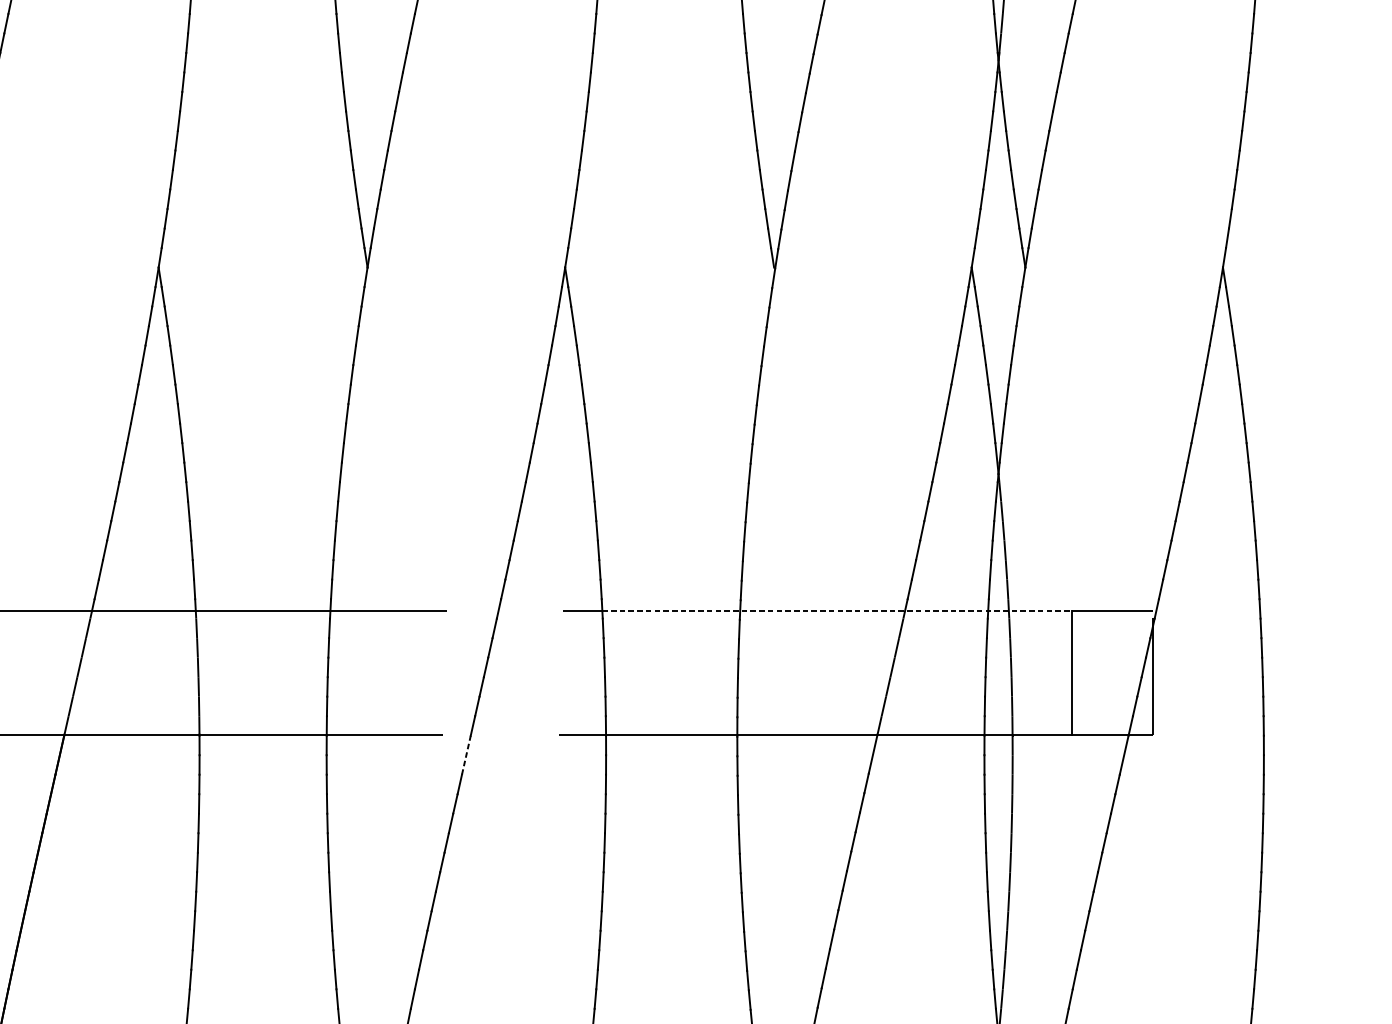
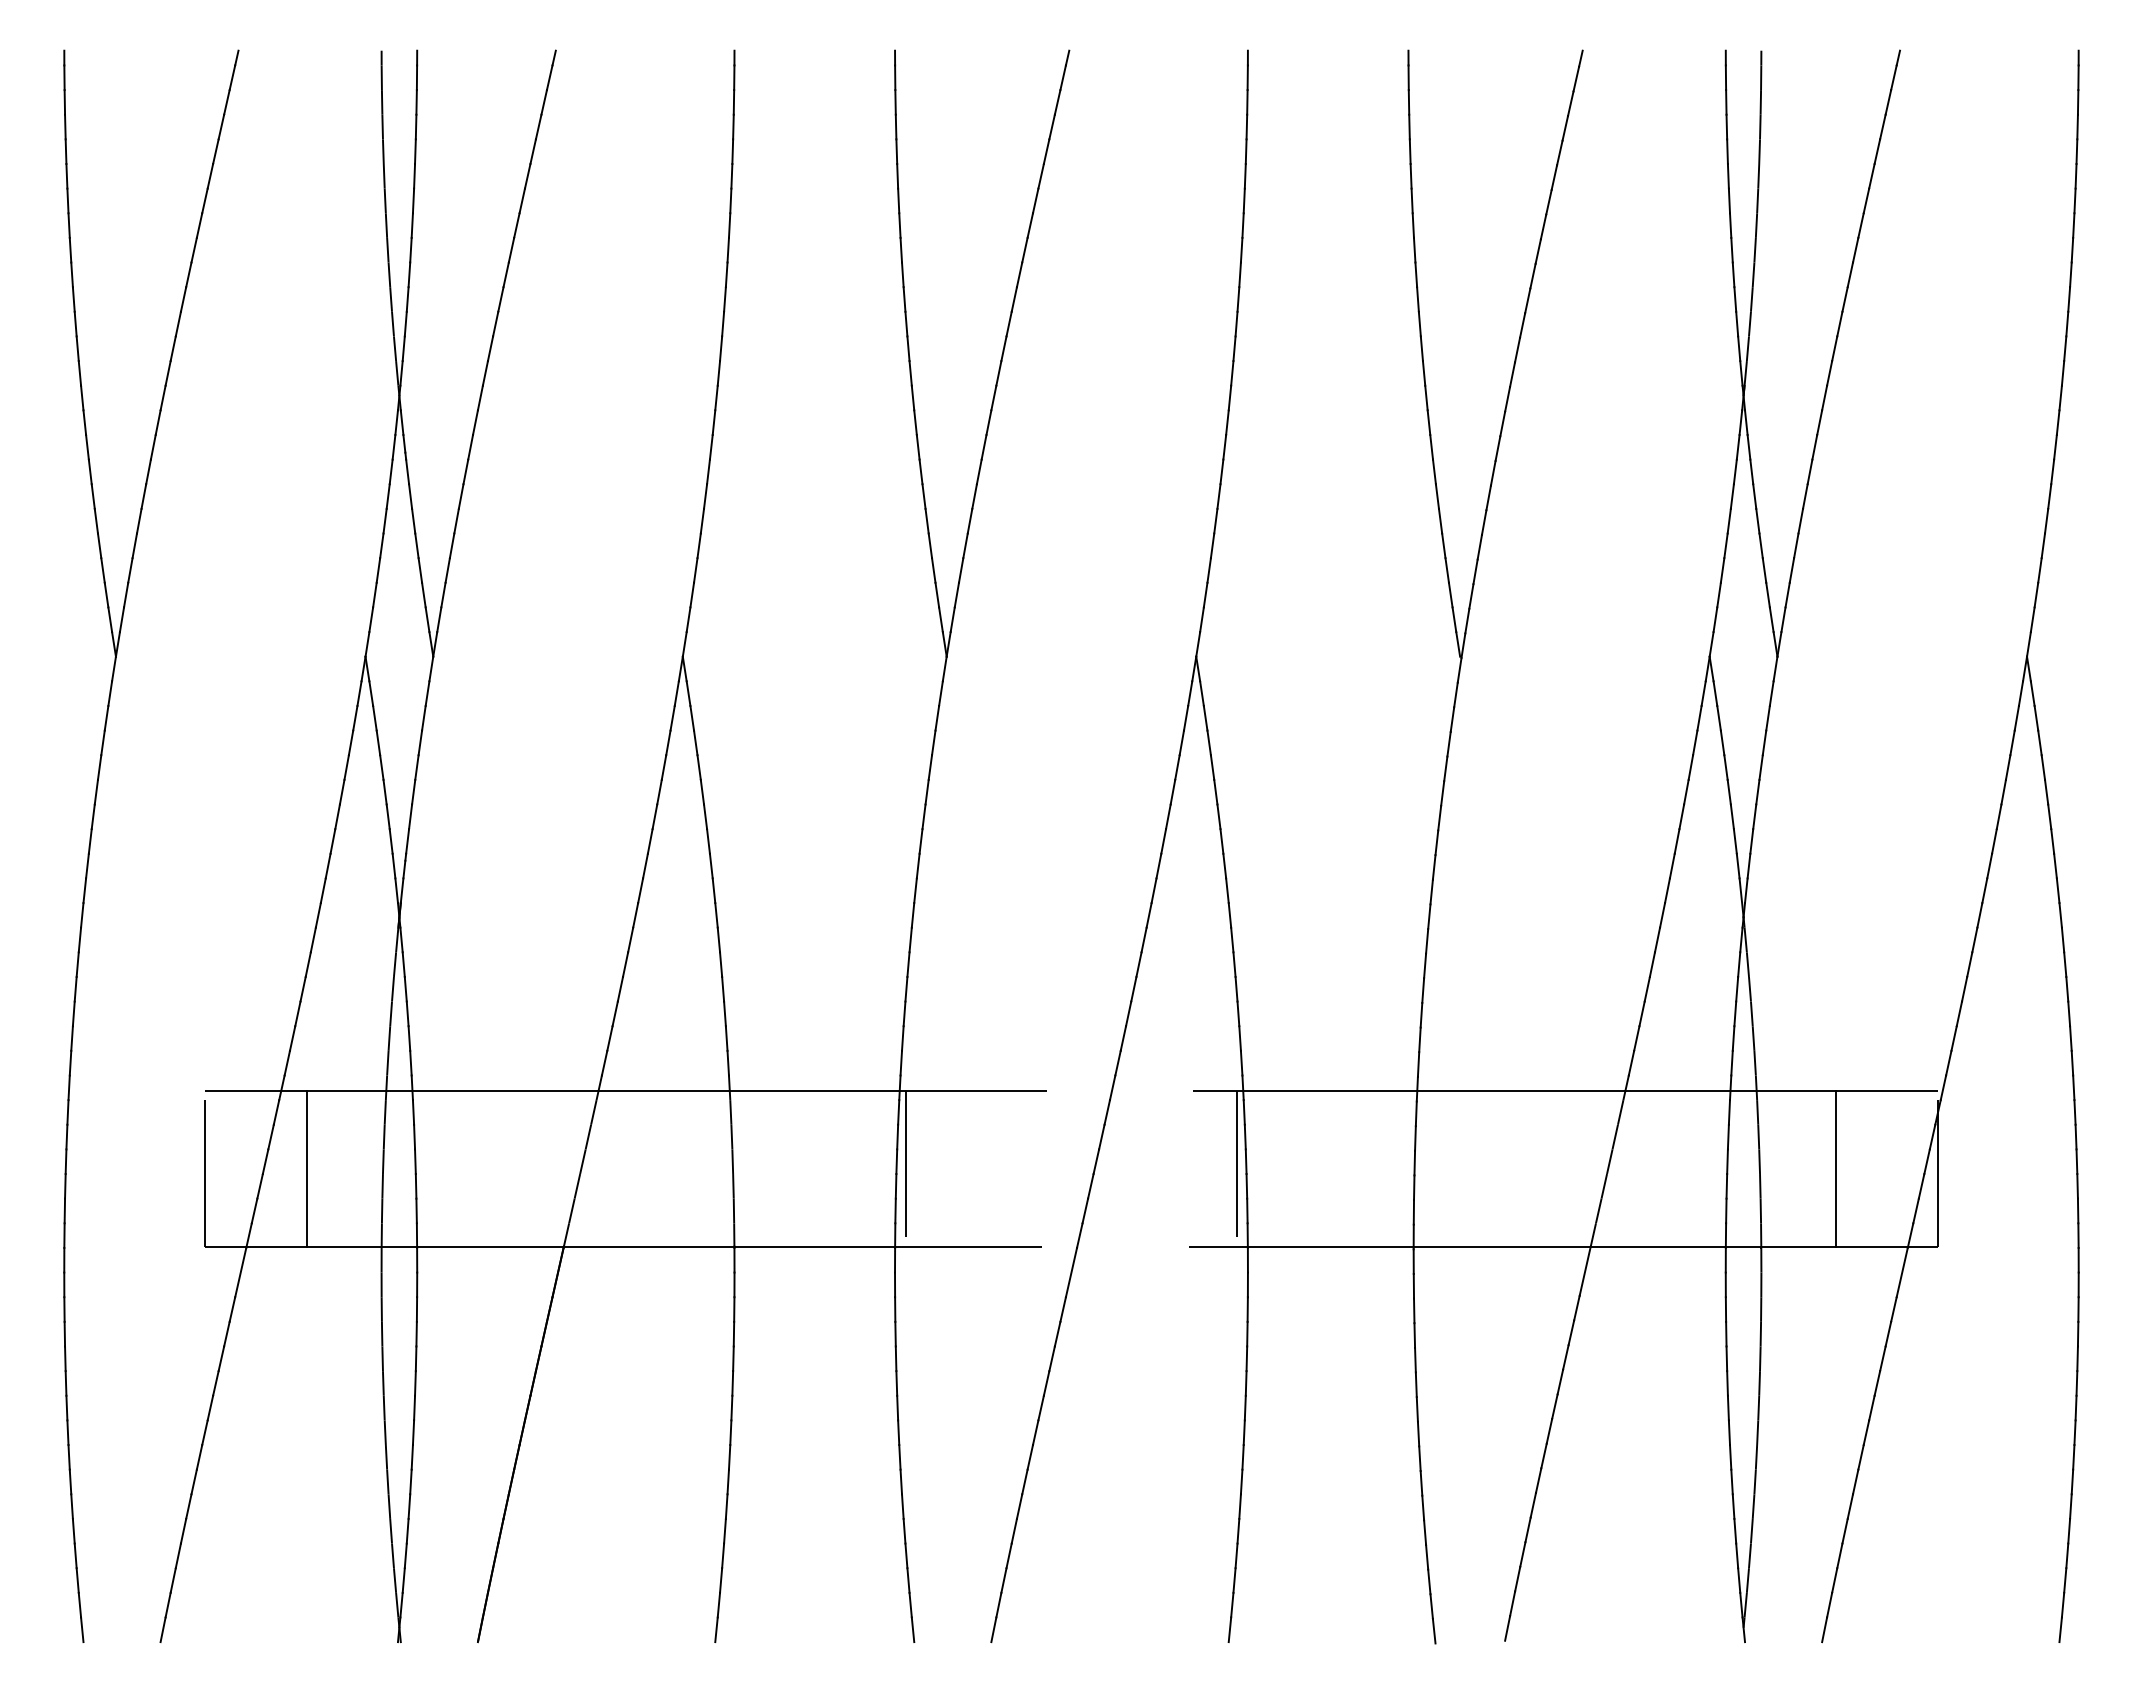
line: (837, 611) -> (1540, 1090), dashed -> solid
line: (334, 672) -> (905, 1168), added
line: (597, 672) -> (1237, 1168), added
line: (466, 755) -> (1071, 1272), dashed -> solid

